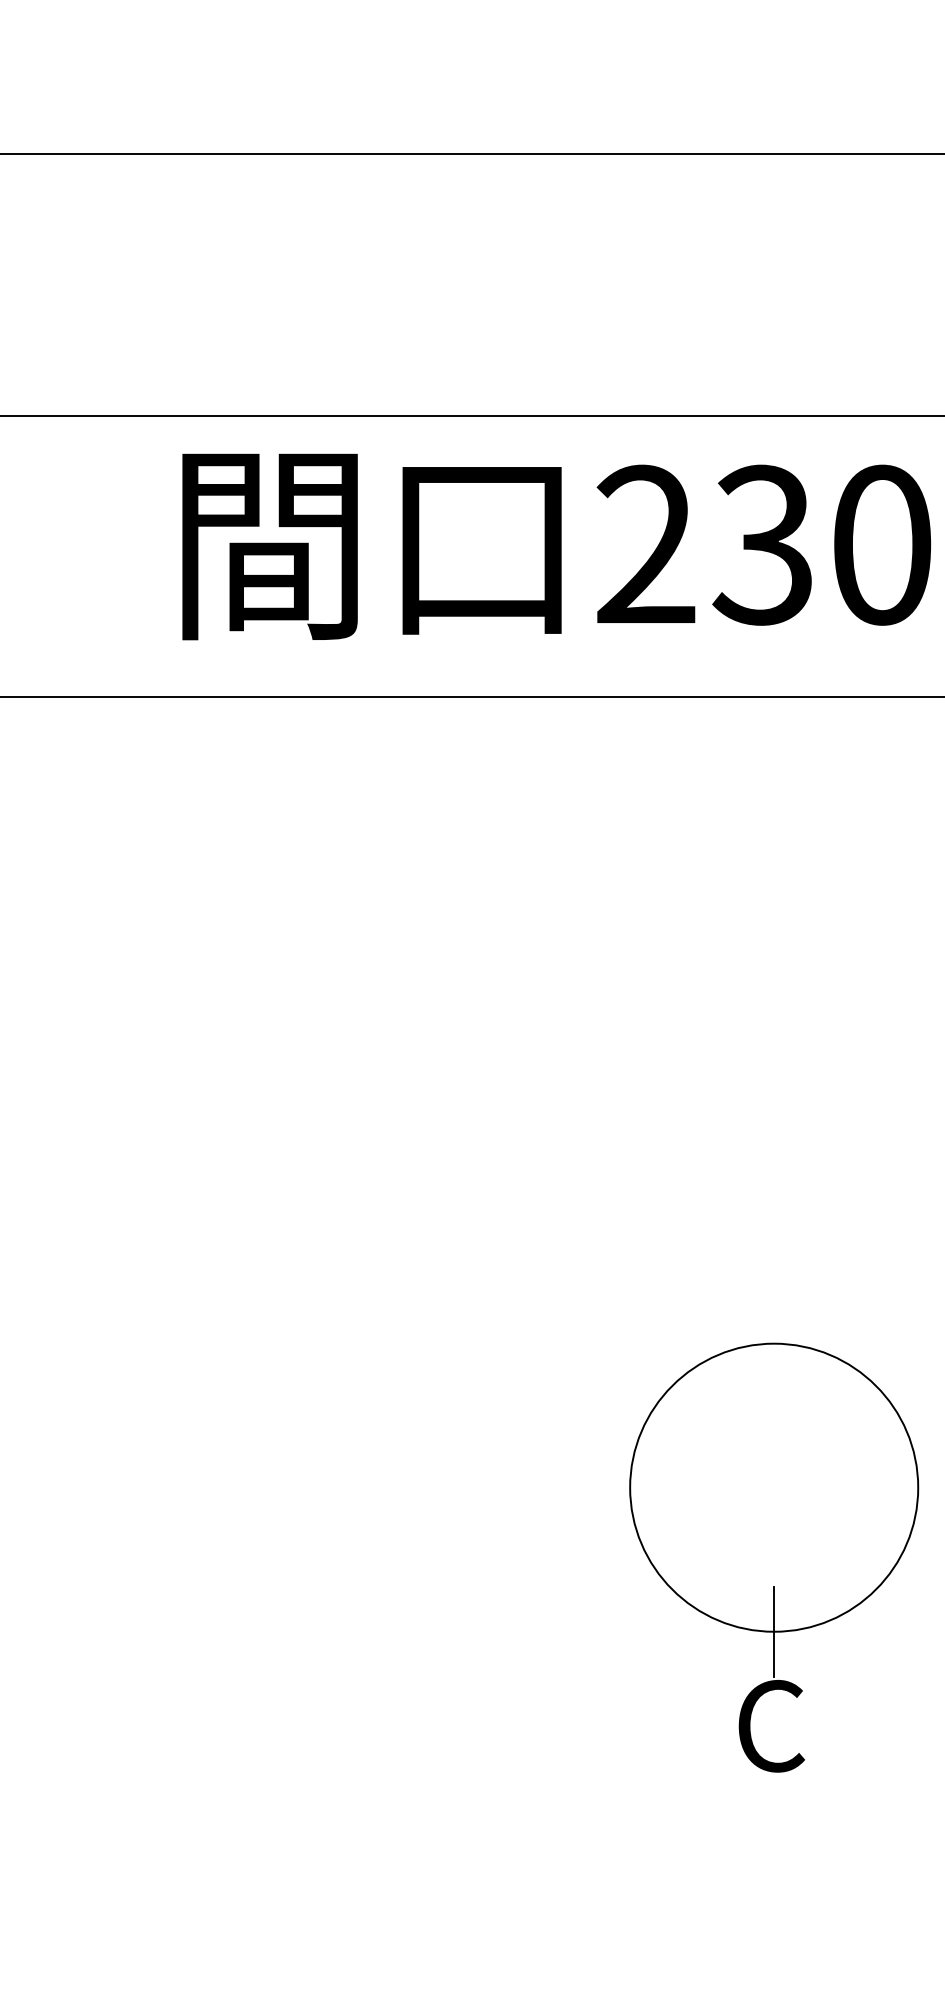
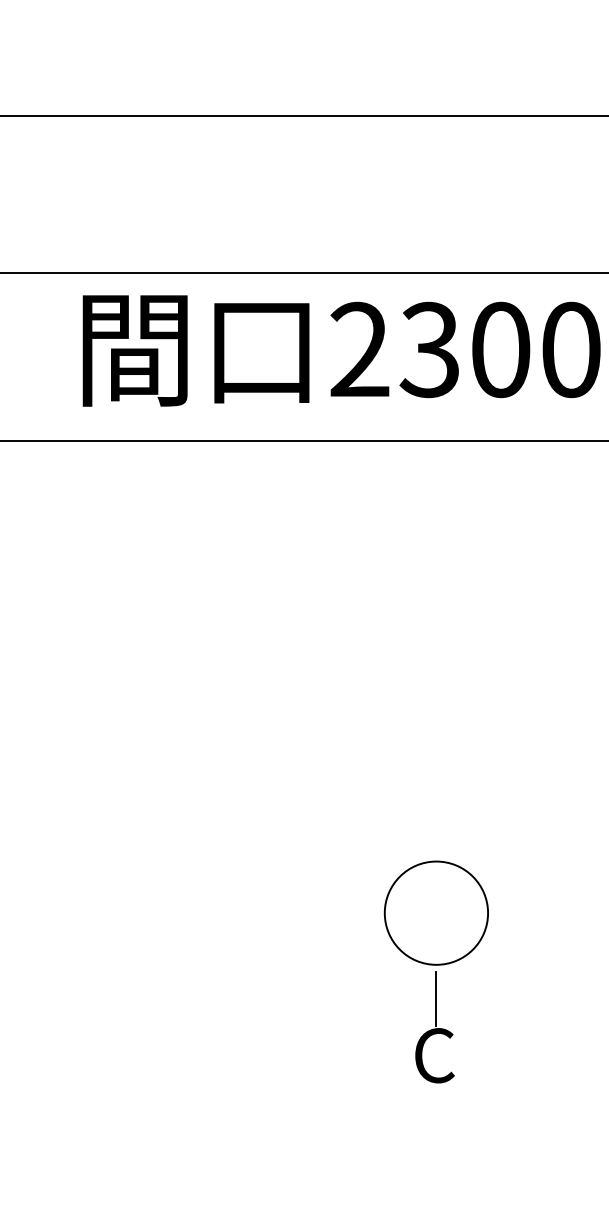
circle: (774, 1488) -> (436, 913), size x0.6

